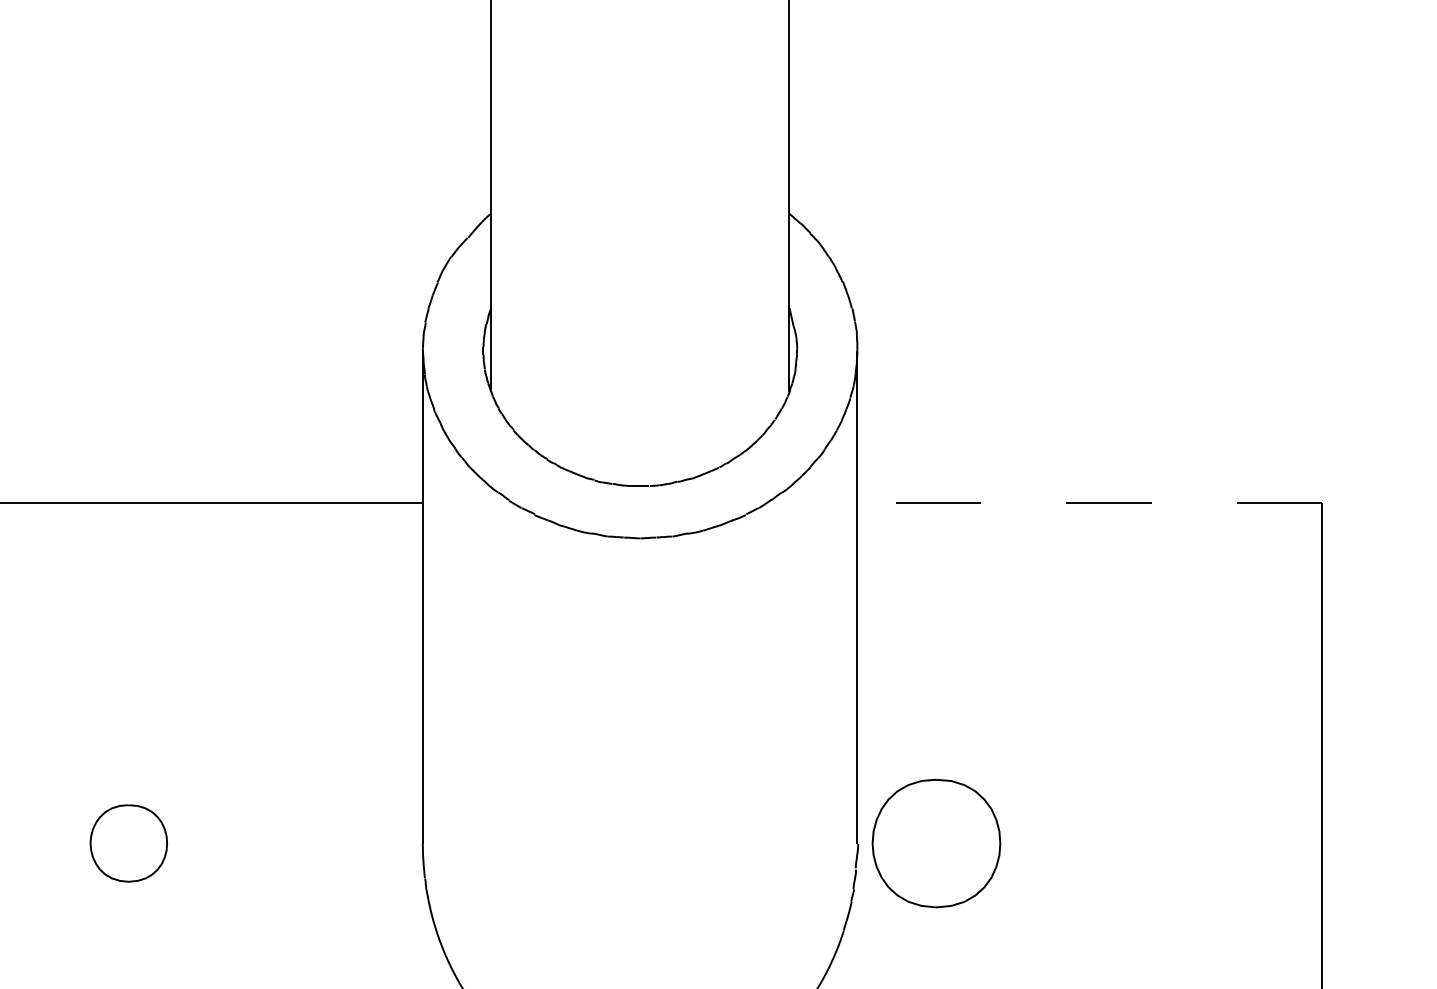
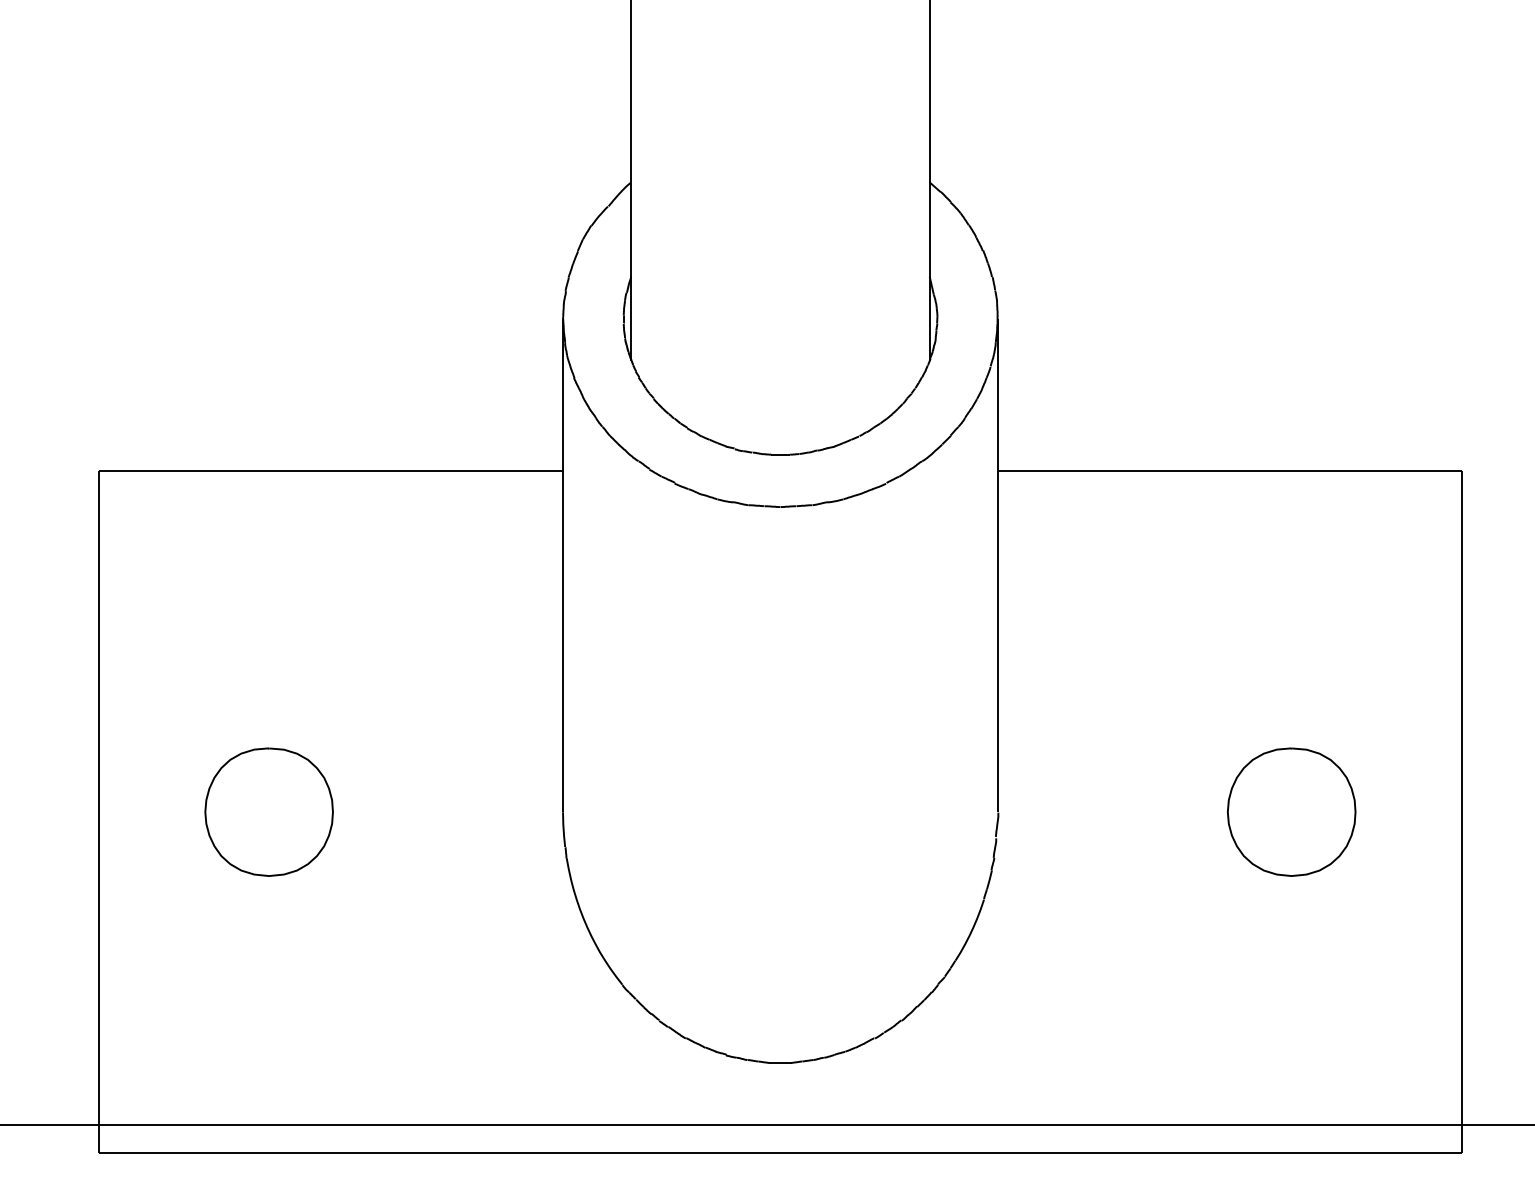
line: (1089, 502) -> (1229, 471), dashed -> solid
part: (128, 842) -> (268, 811), size x1.67
part: (936, 842) -> (1291, 811), moved

